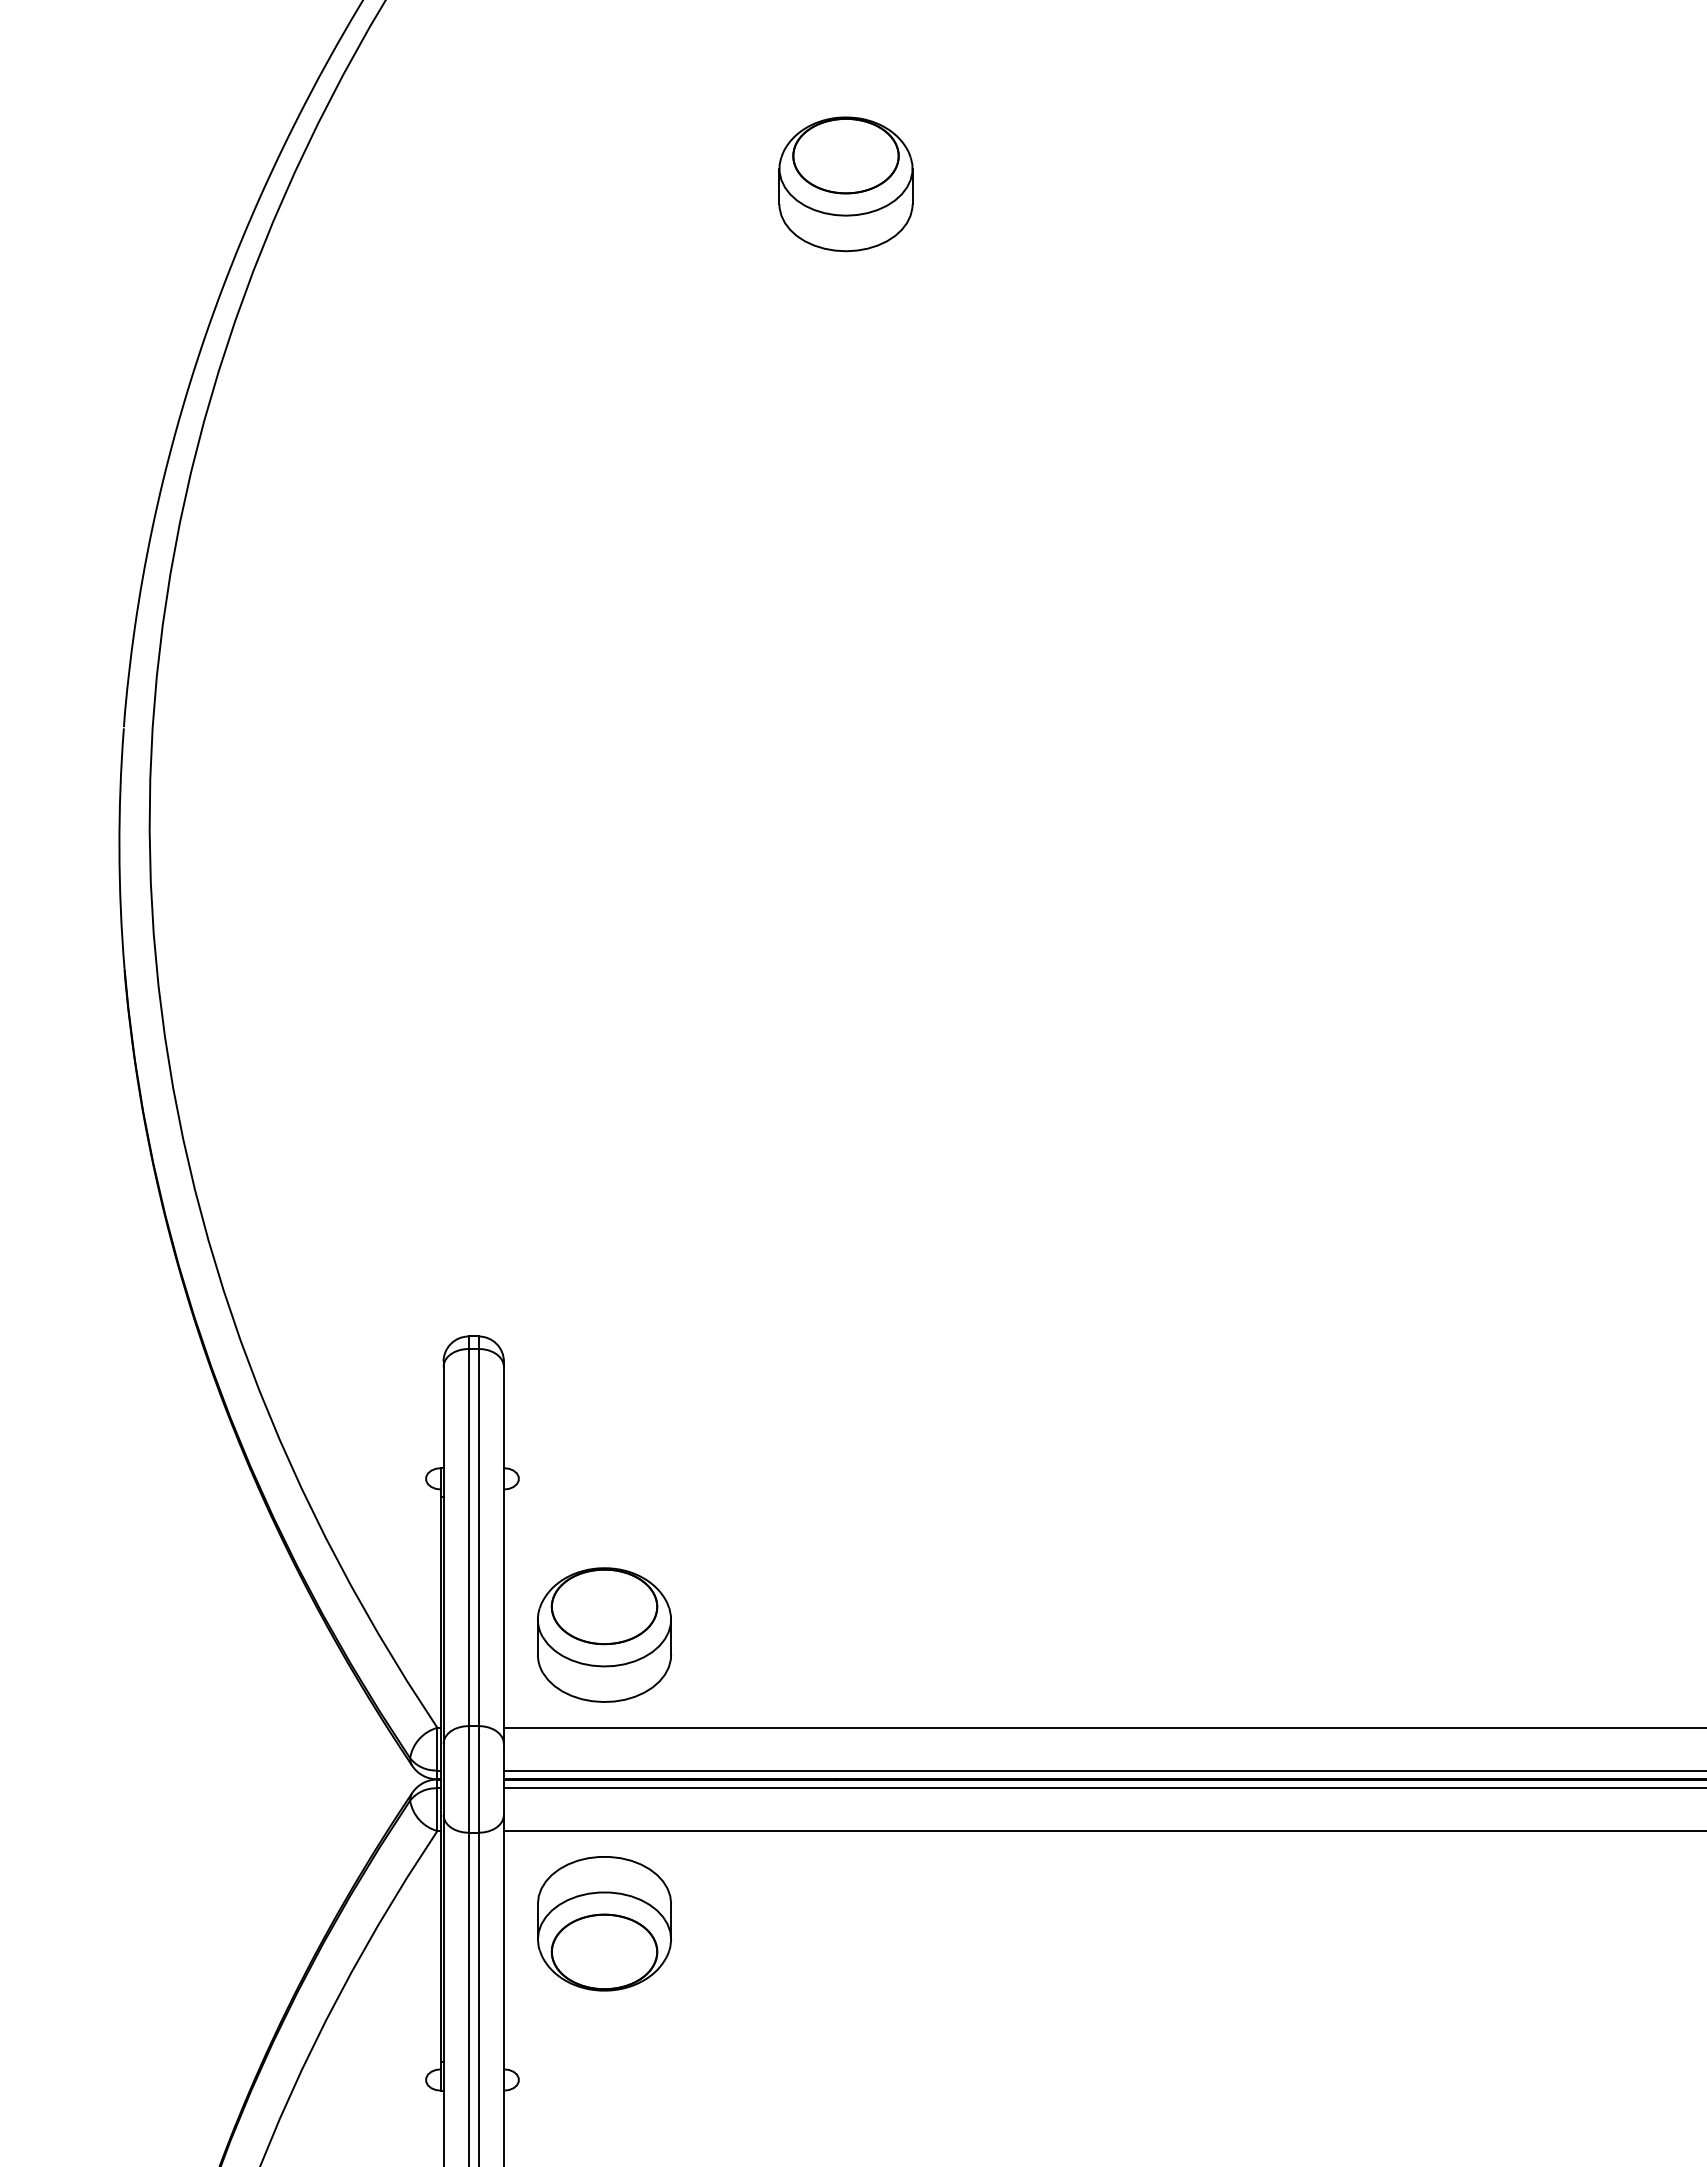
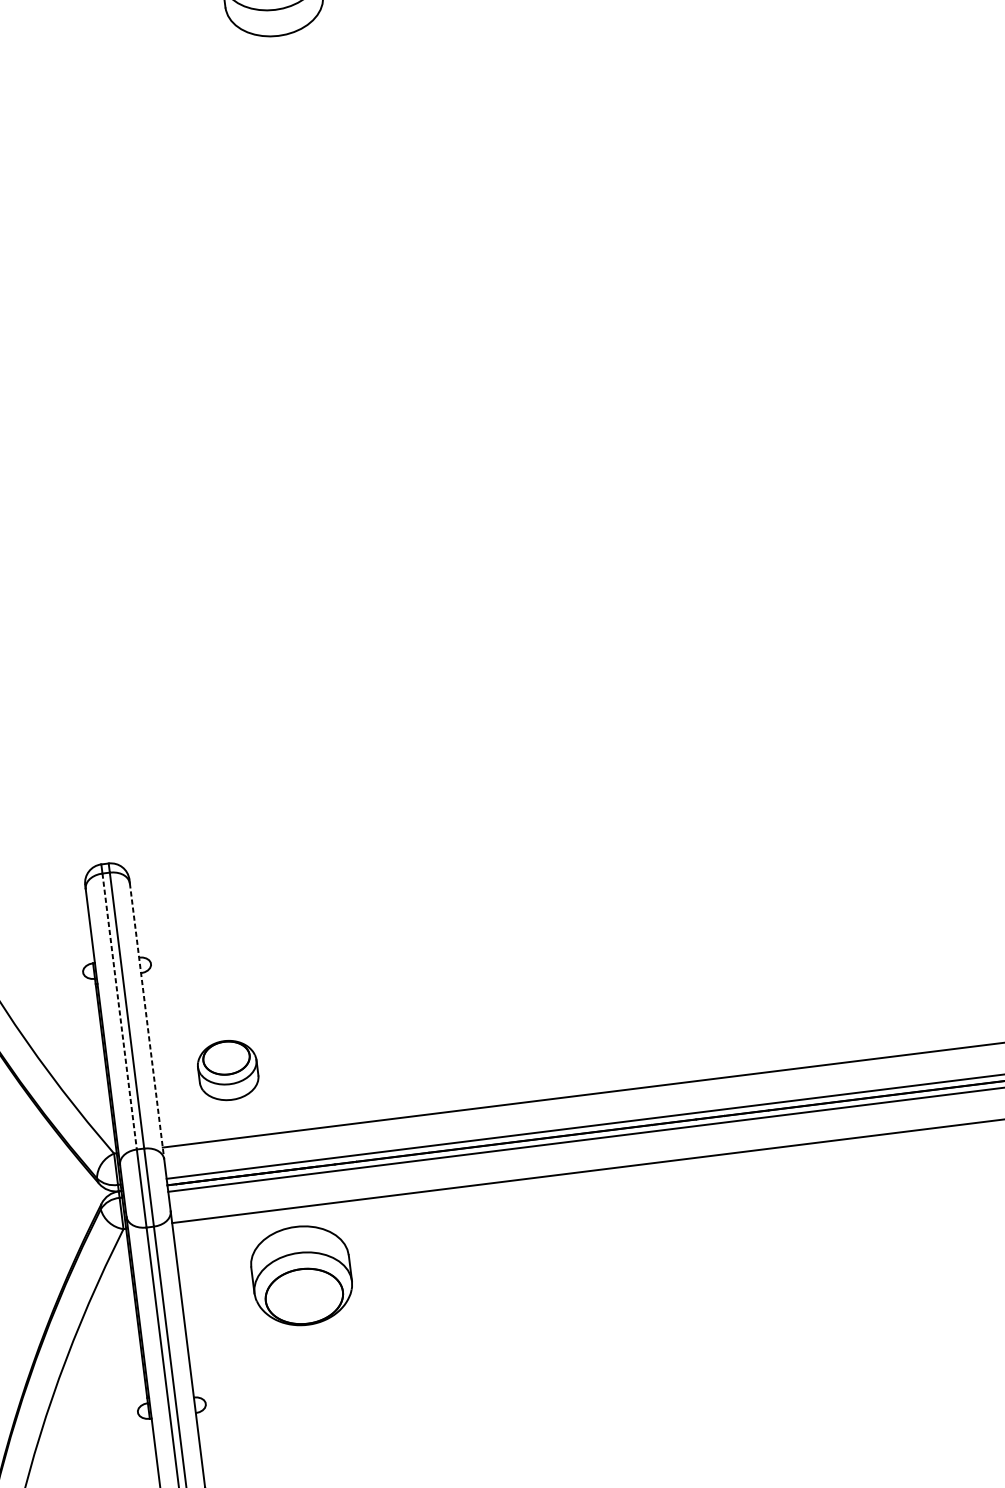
line: (468, 1537) -> (119, 1011), solid -> dashed
line: (503, 1555) -> (146, 1021), solid -> dashed
part: (604, 1634) -> (227, 1070), size x0.6
part: (604, 1923) -> (301, 1275), moved

